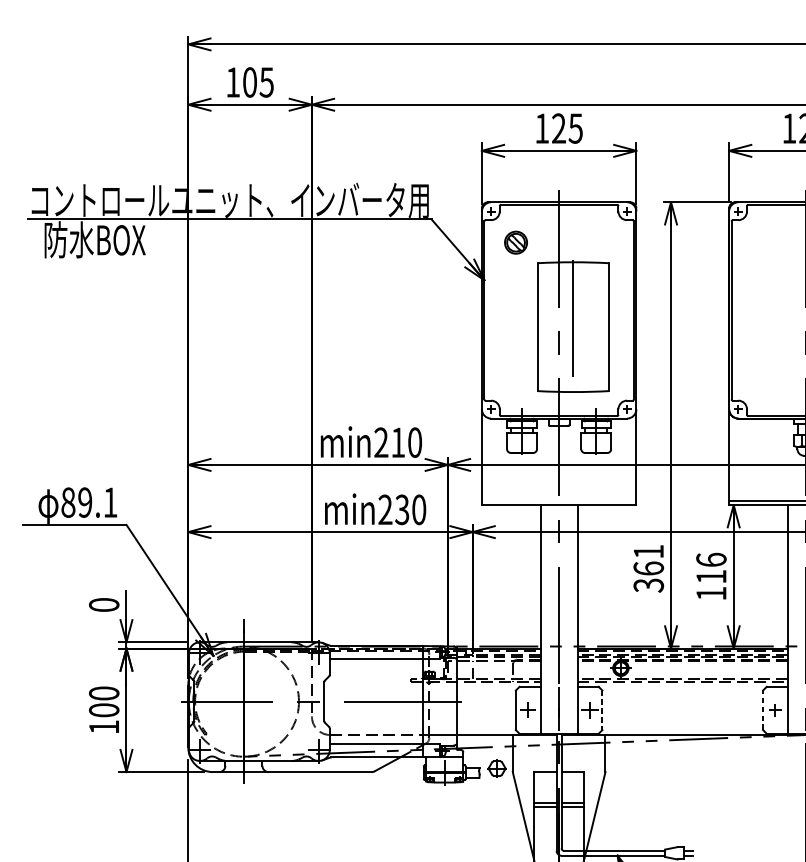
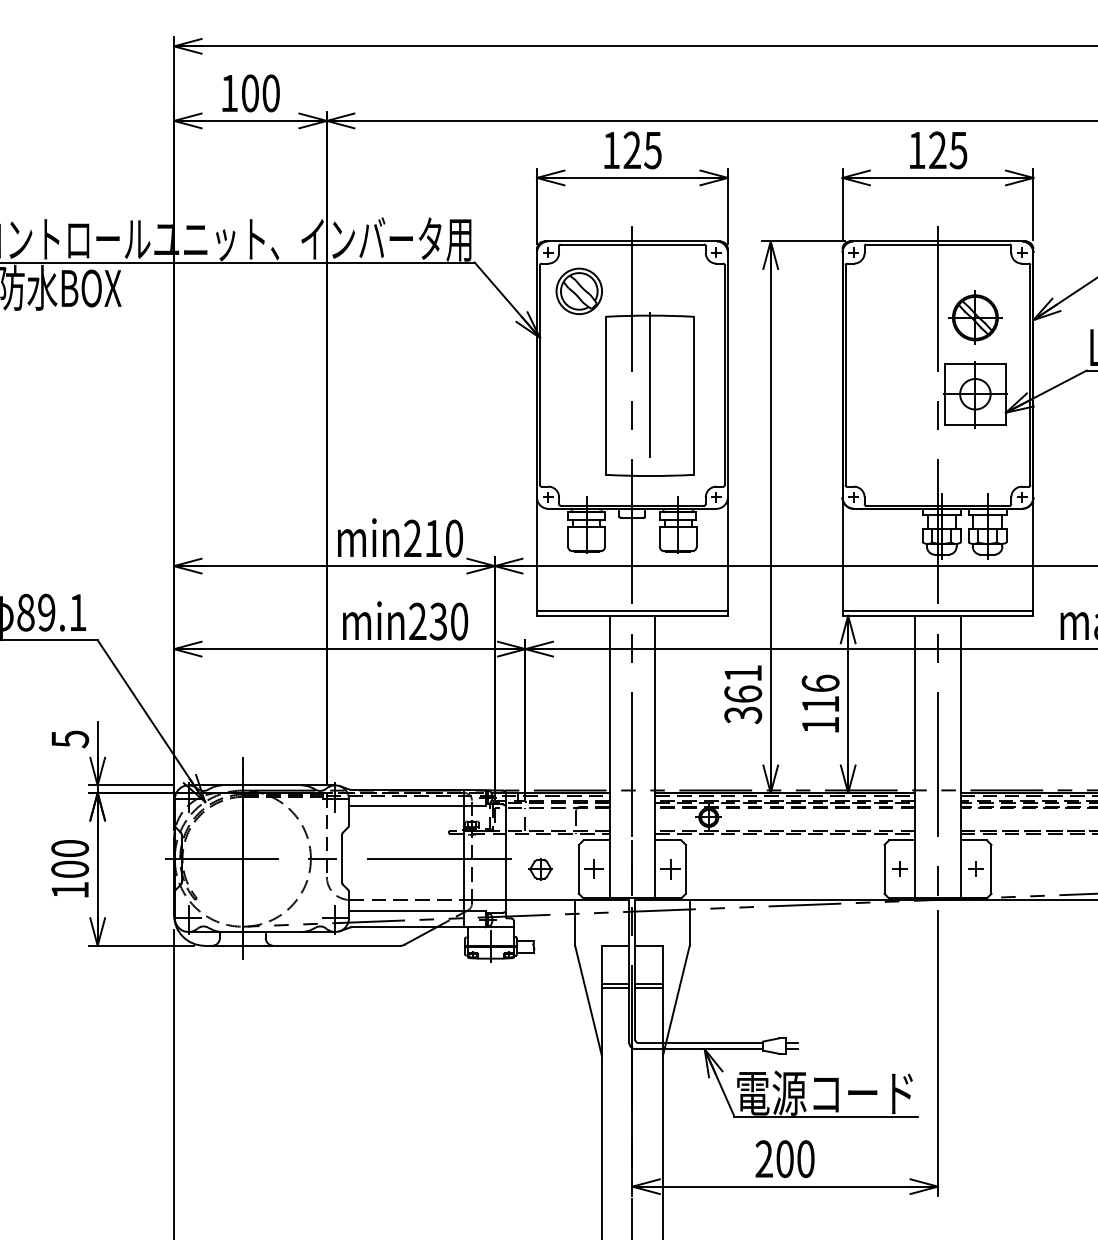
text: (266, 82) -> (270, 93), 105 -> 100
part: (515, 242) -> (578, 291), size x1.67
line: (558, 501) -> (631, 611), added
text: (104, 605) -> (70, 739), 0 -> 5
line: (763, 709) -> (884, 868), dashed -> solid
line: (602, 710) -> (685, 869), dashed -> solid
part: (496, 768) -> (540, 869), moved

